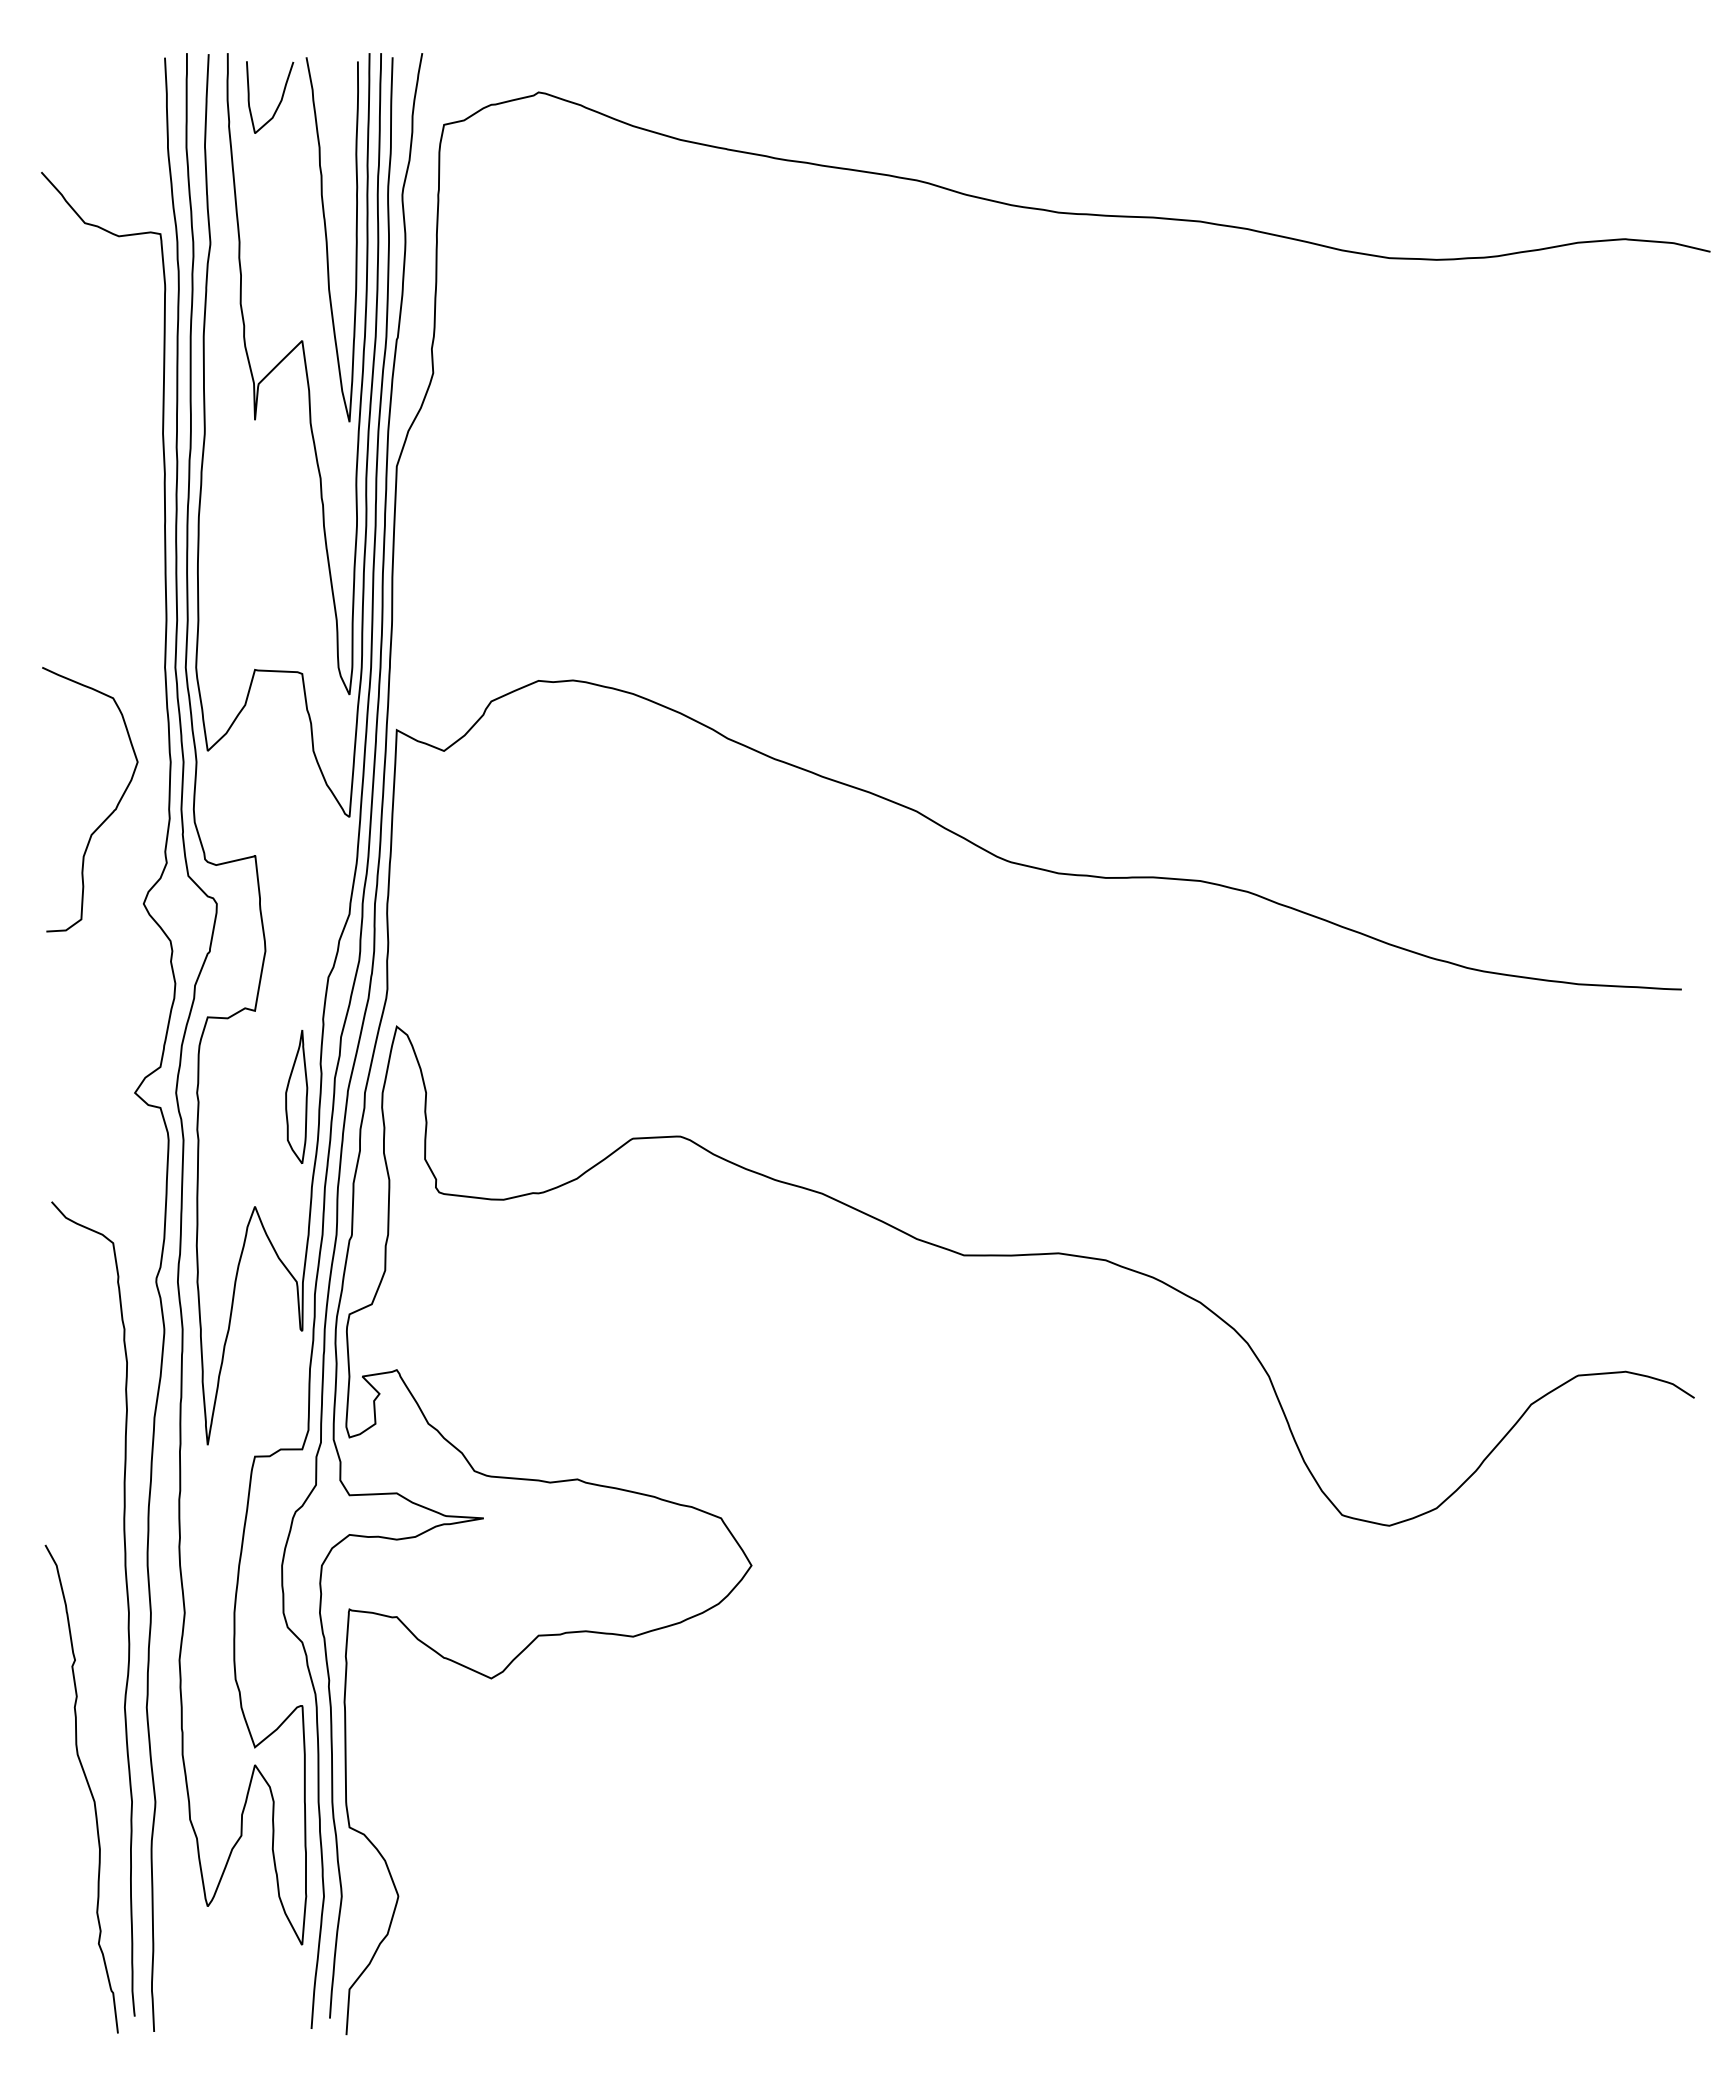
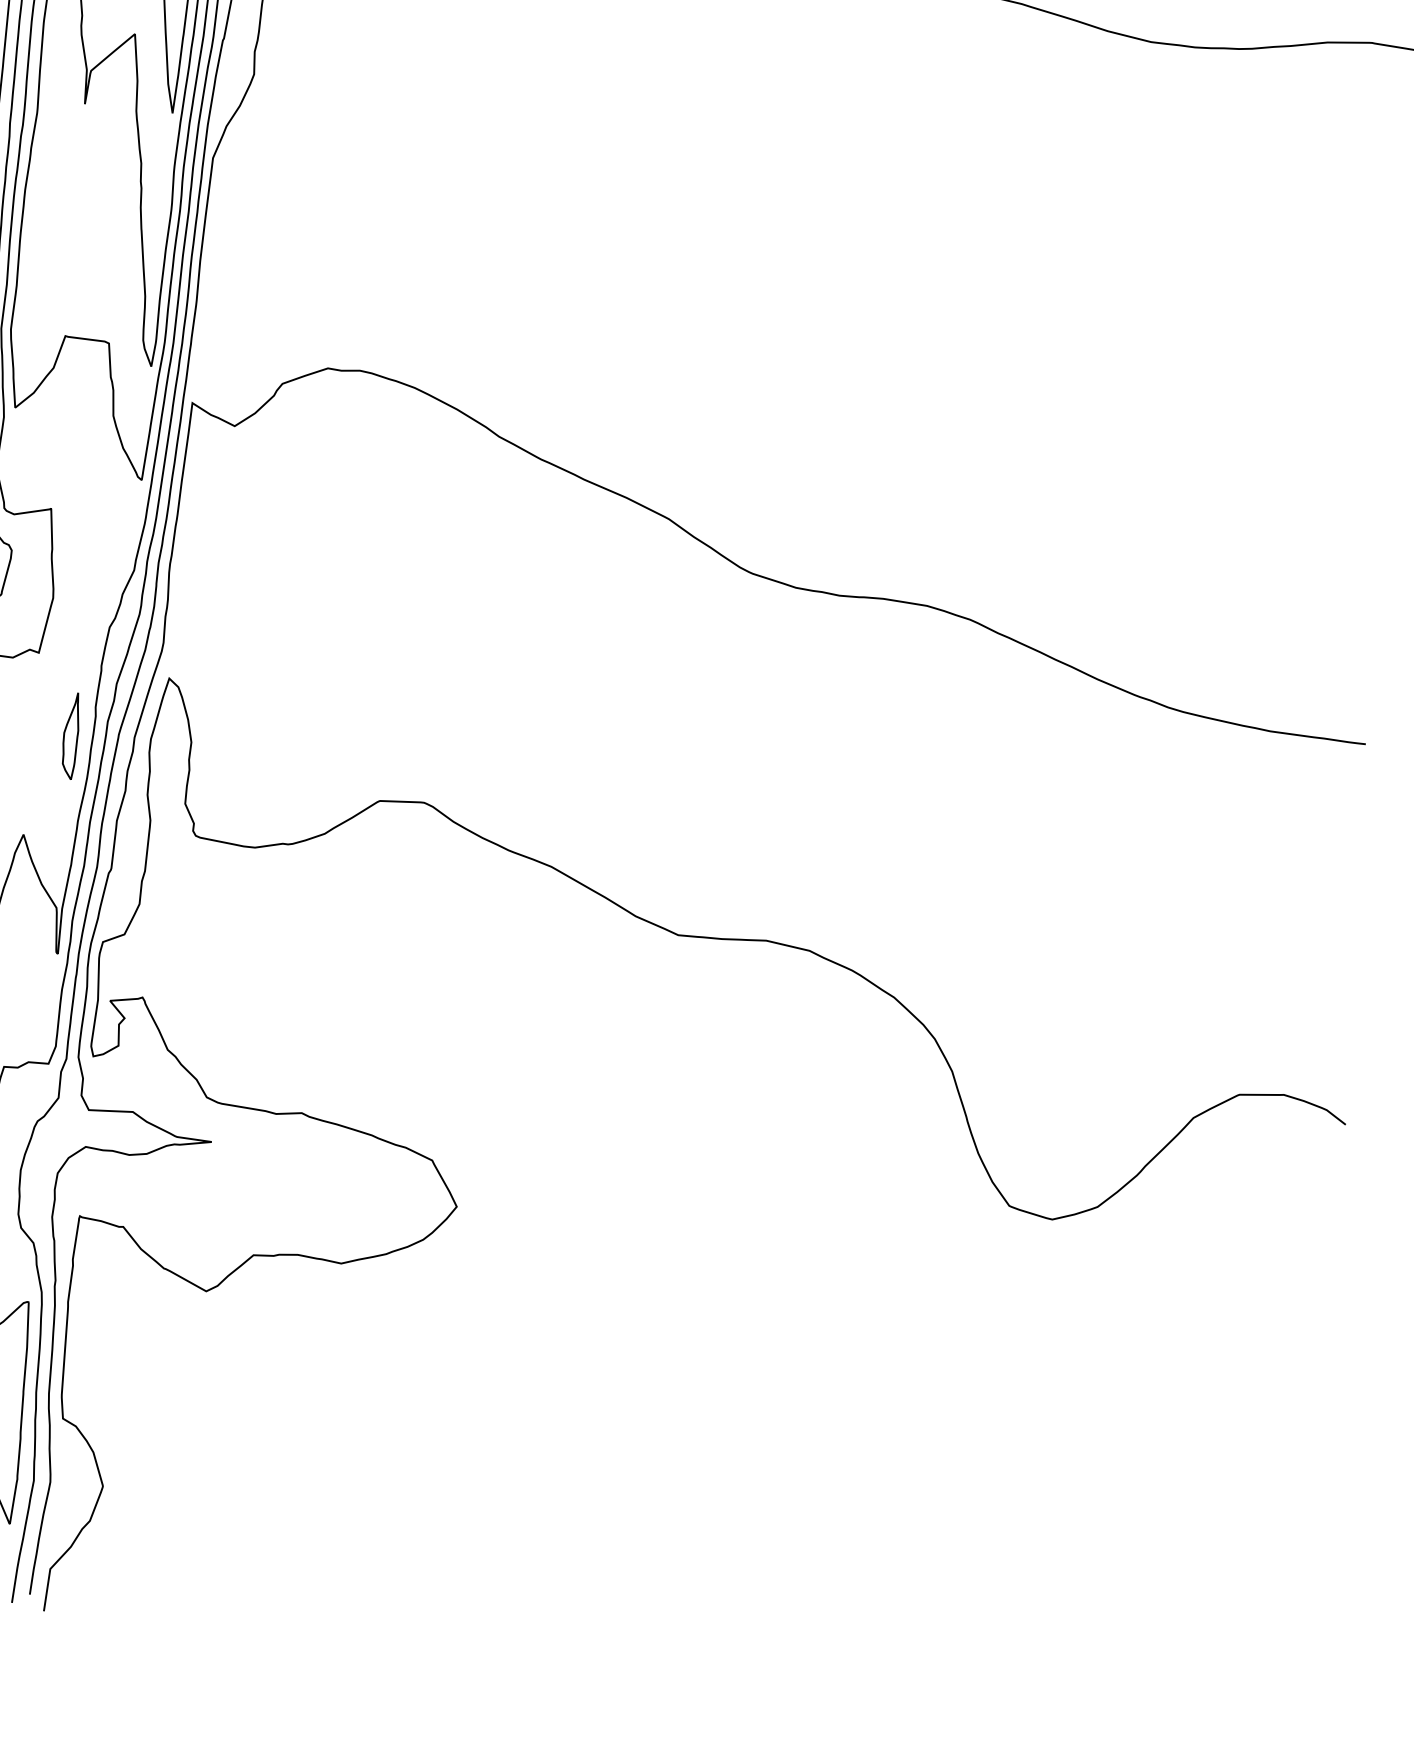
part: (296, 1096) -> (70, 735), size x0.7

